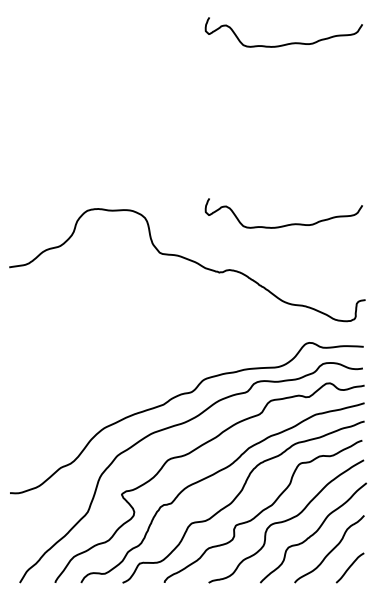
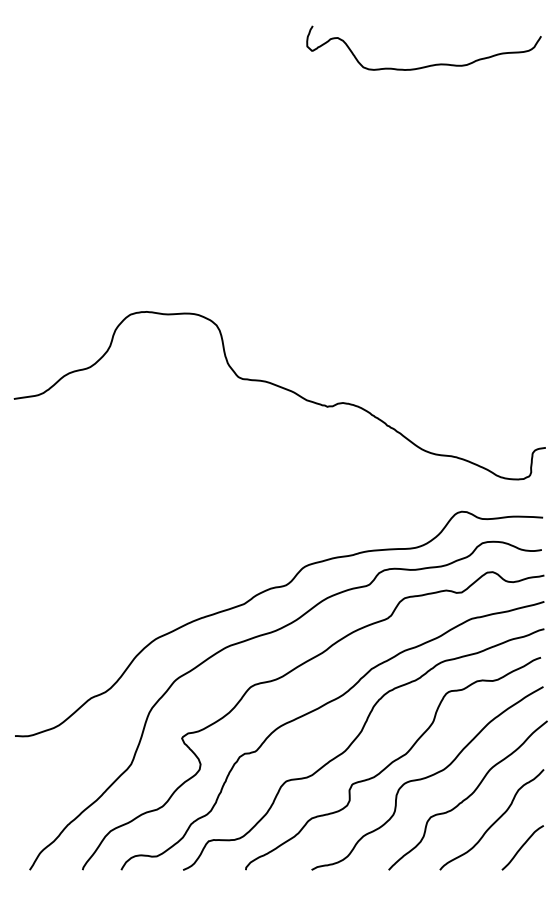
curve: (285, 224) -> (426, 335), removed

